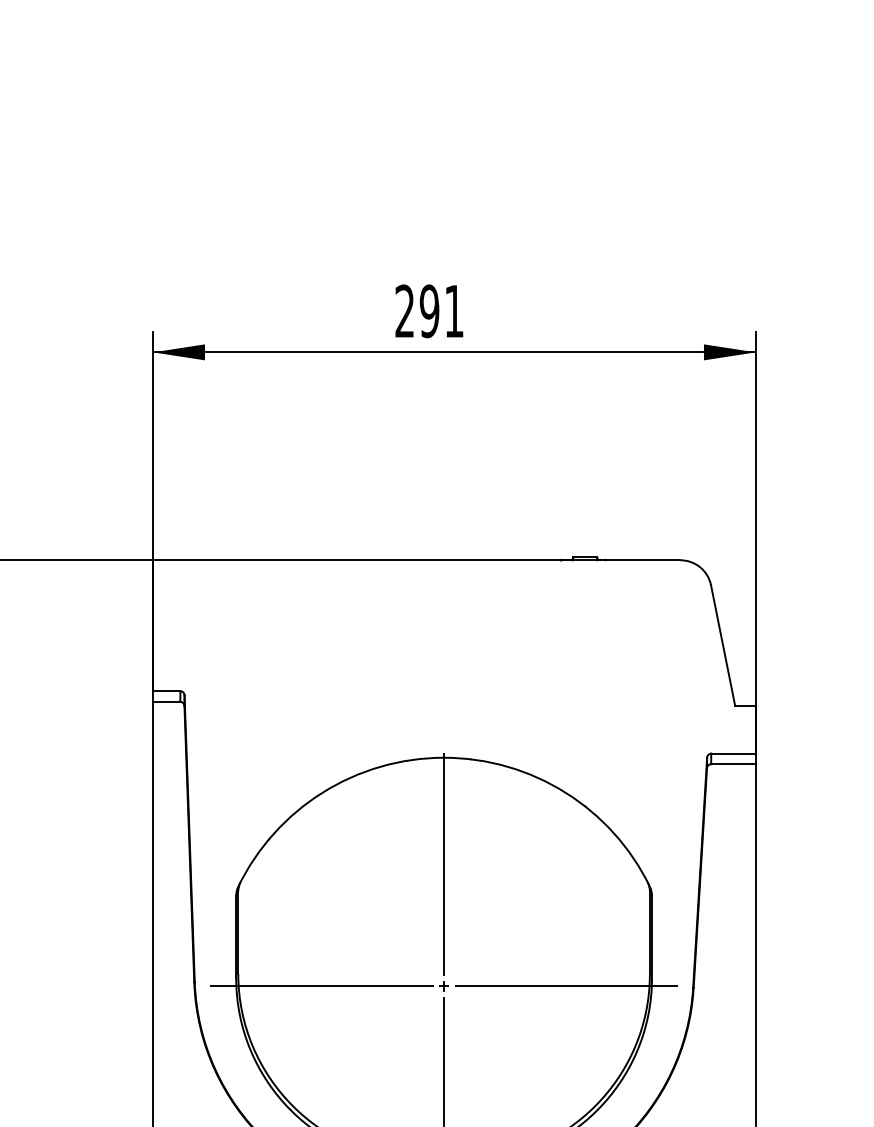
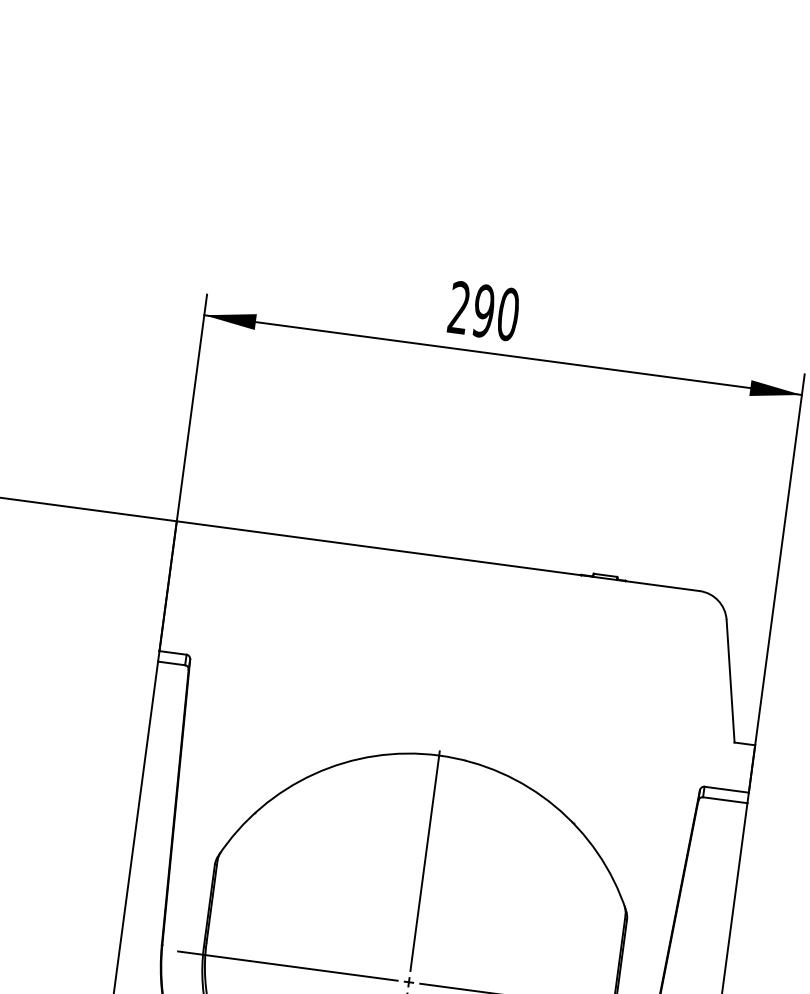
text: (454, 311) -> (508, 314), 291 -> 290

